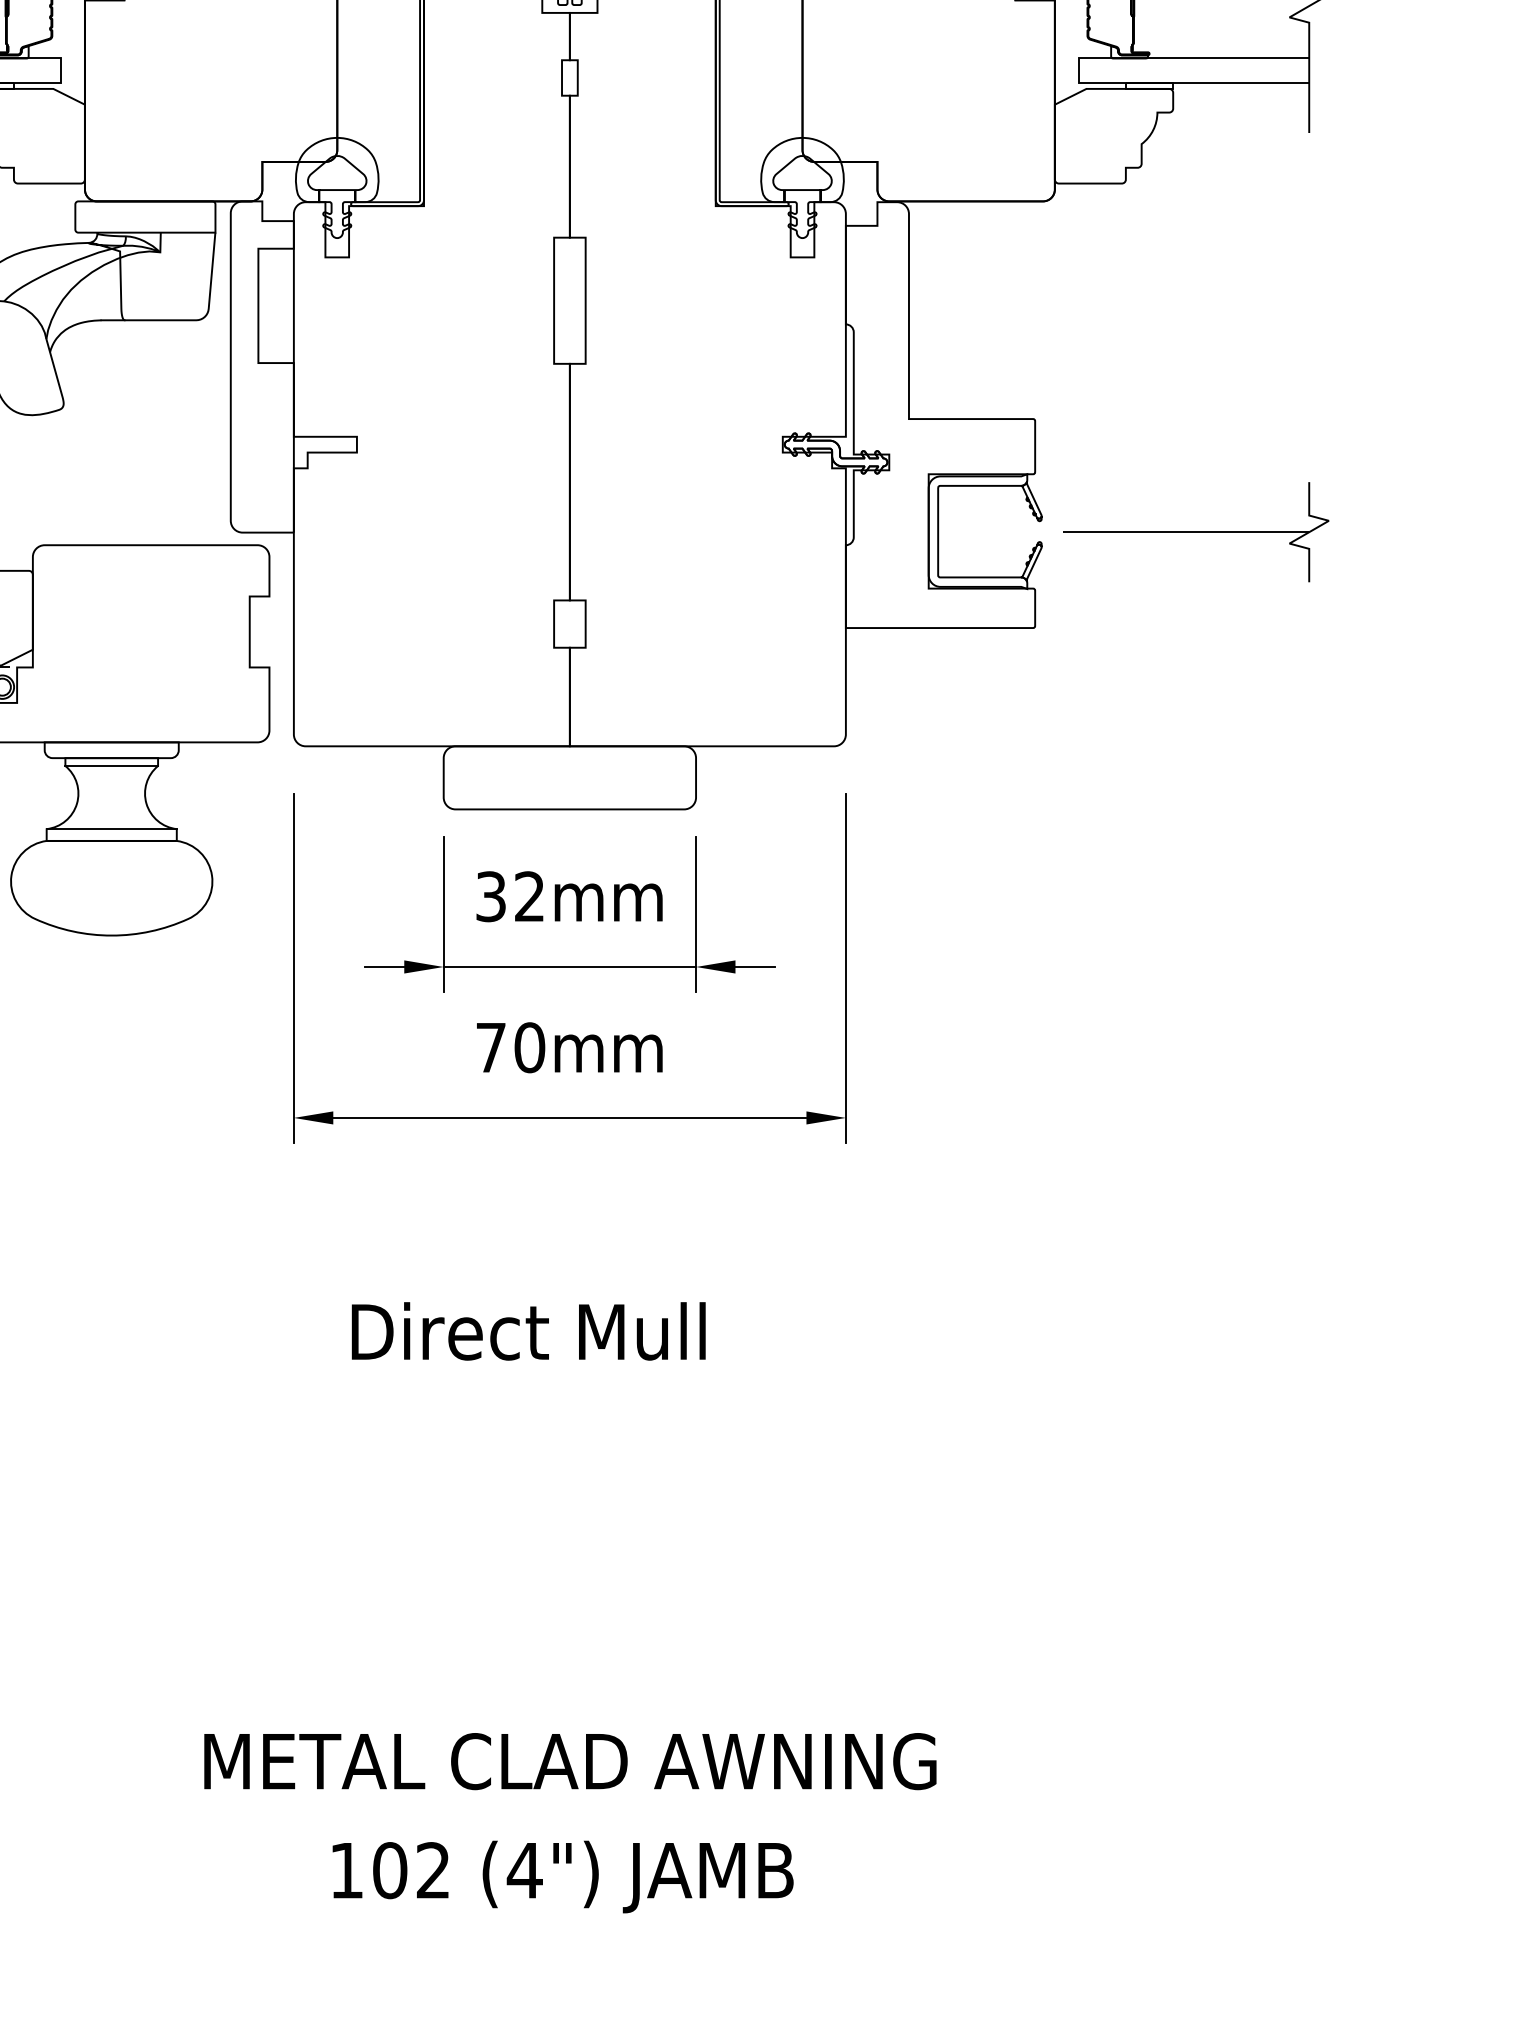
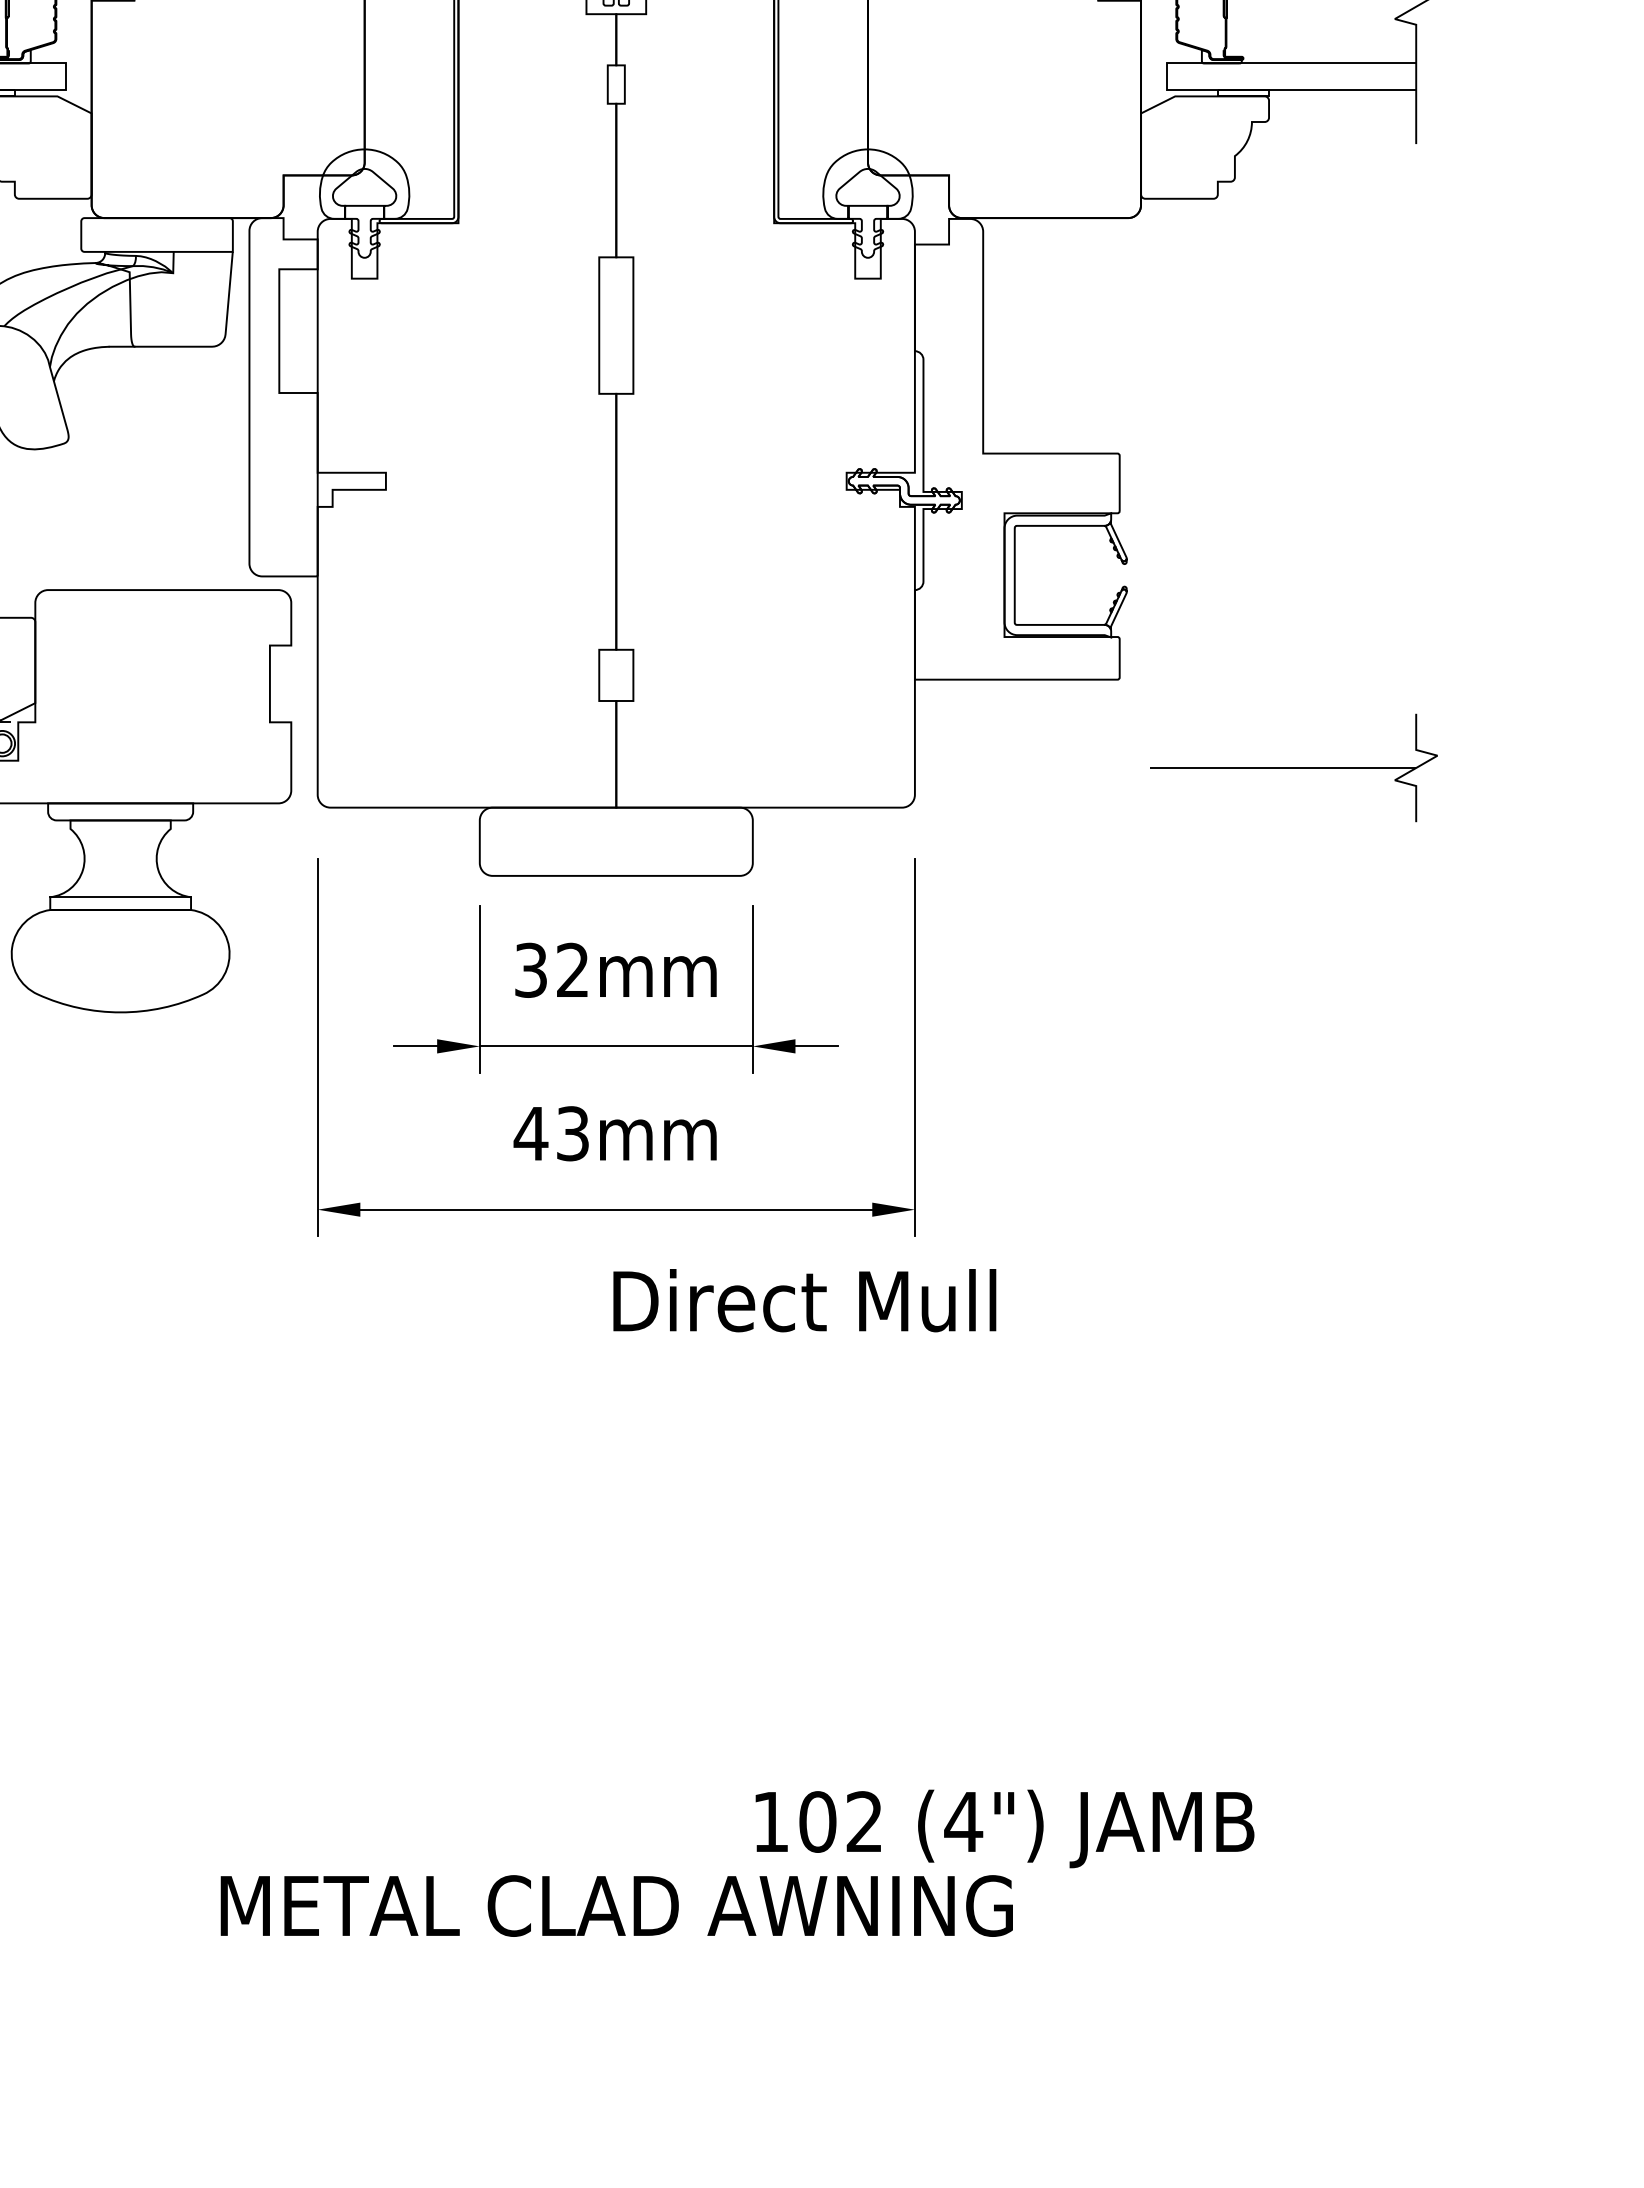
part: (1195, 531) -> (1293, 767), moved
line: (111, 765) -> (120, 828), removed
text: (509, 1047) -> (551, 1133), 70mm -> 43mm
text: (528, 1331) -> (804, 1300), moved
text: (562, 1876) -> (1004, 1828), moved

